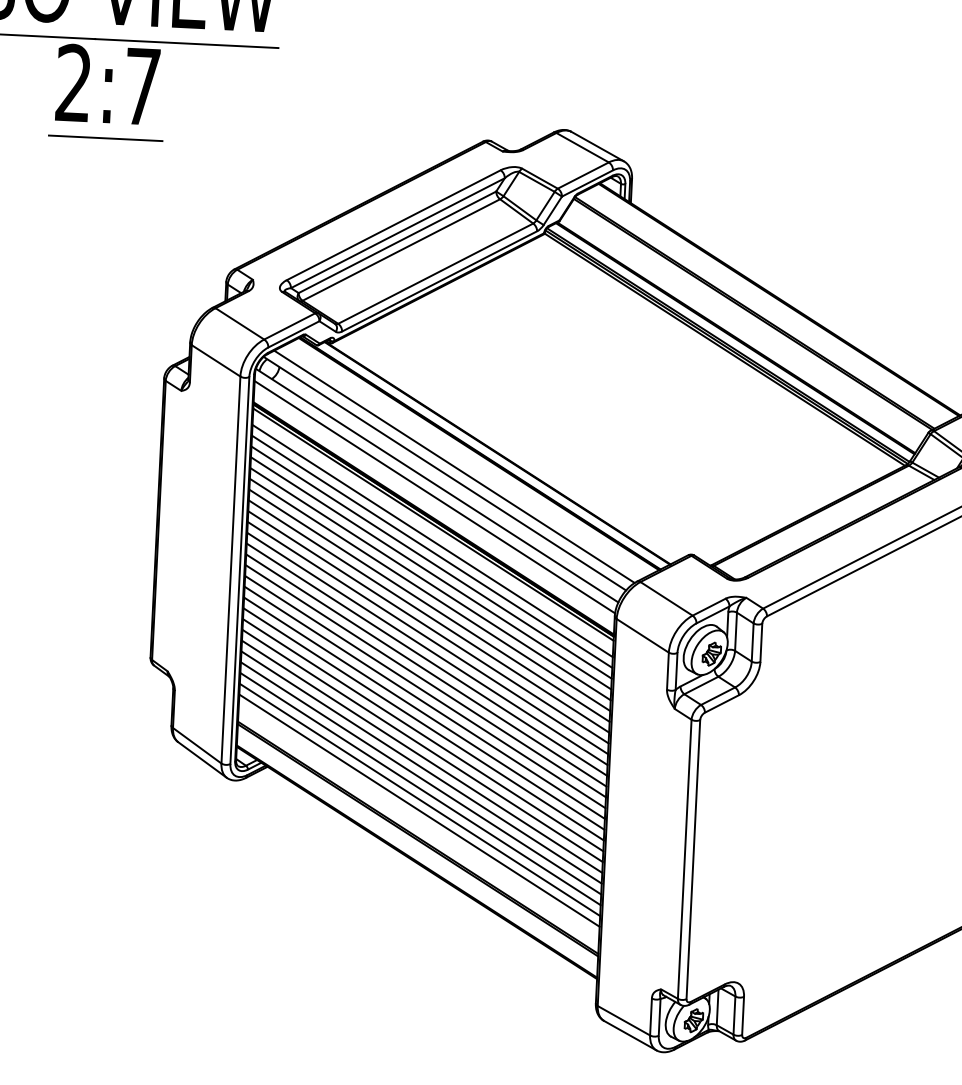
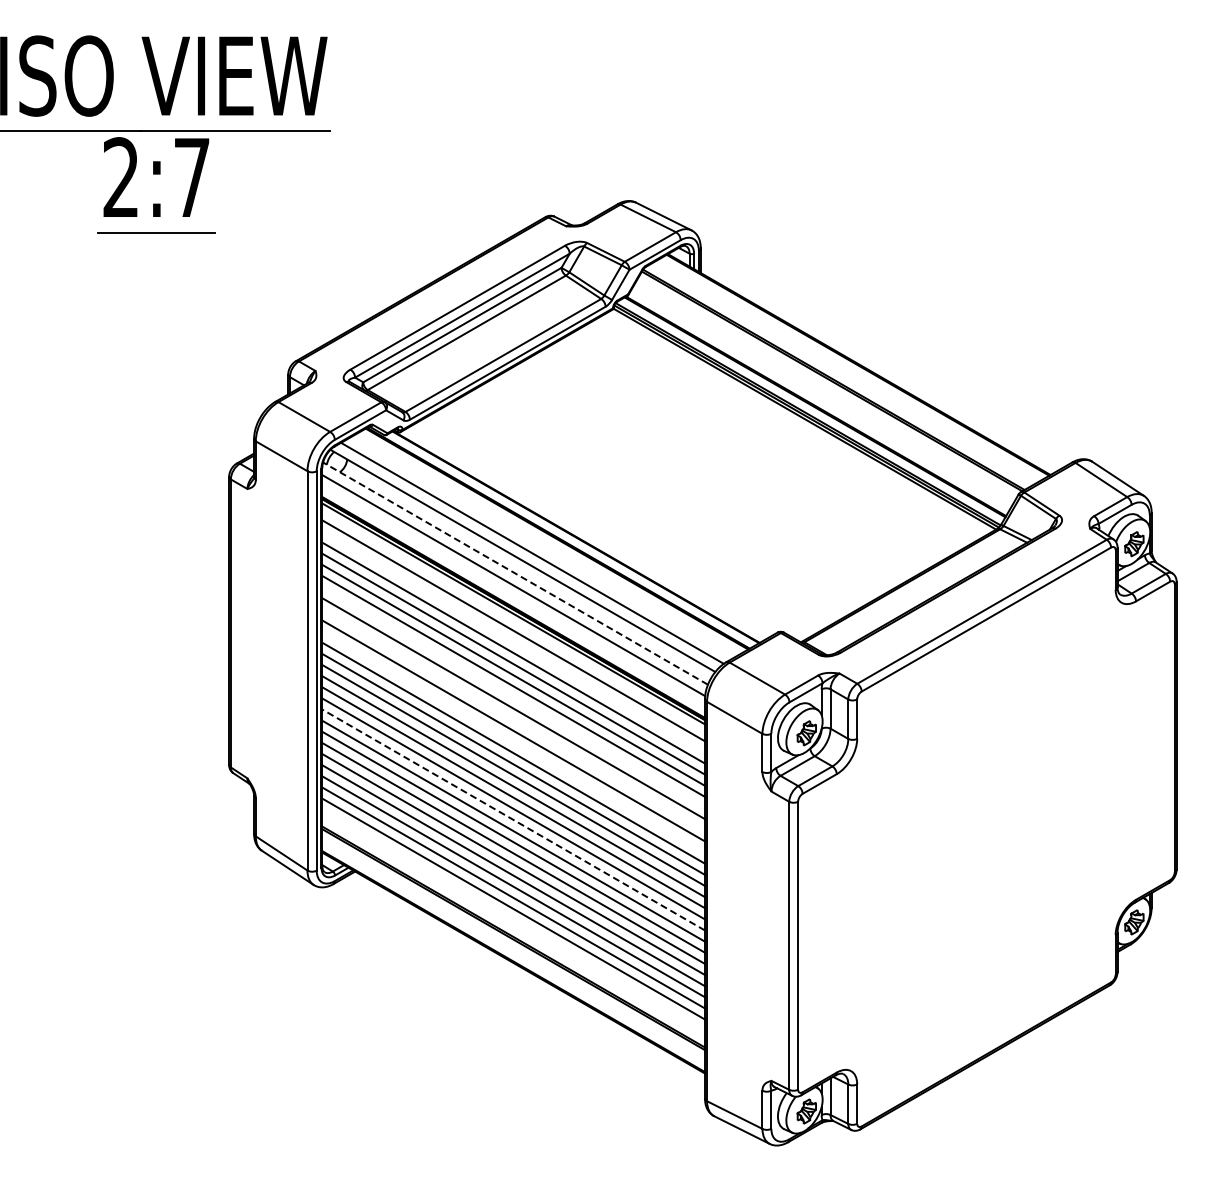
line: (437, 485) -> (515, 573), solid -> dashed
line: (431, 551) -> (513, 641), removed
line: (429, 605) -> (513, 697), removed
line: (428, 626) -> (513, 719), removed
line: (427, 648) -> (513, 741), removed
line: (423, 724) -> (513, 820), solid -> dashed

